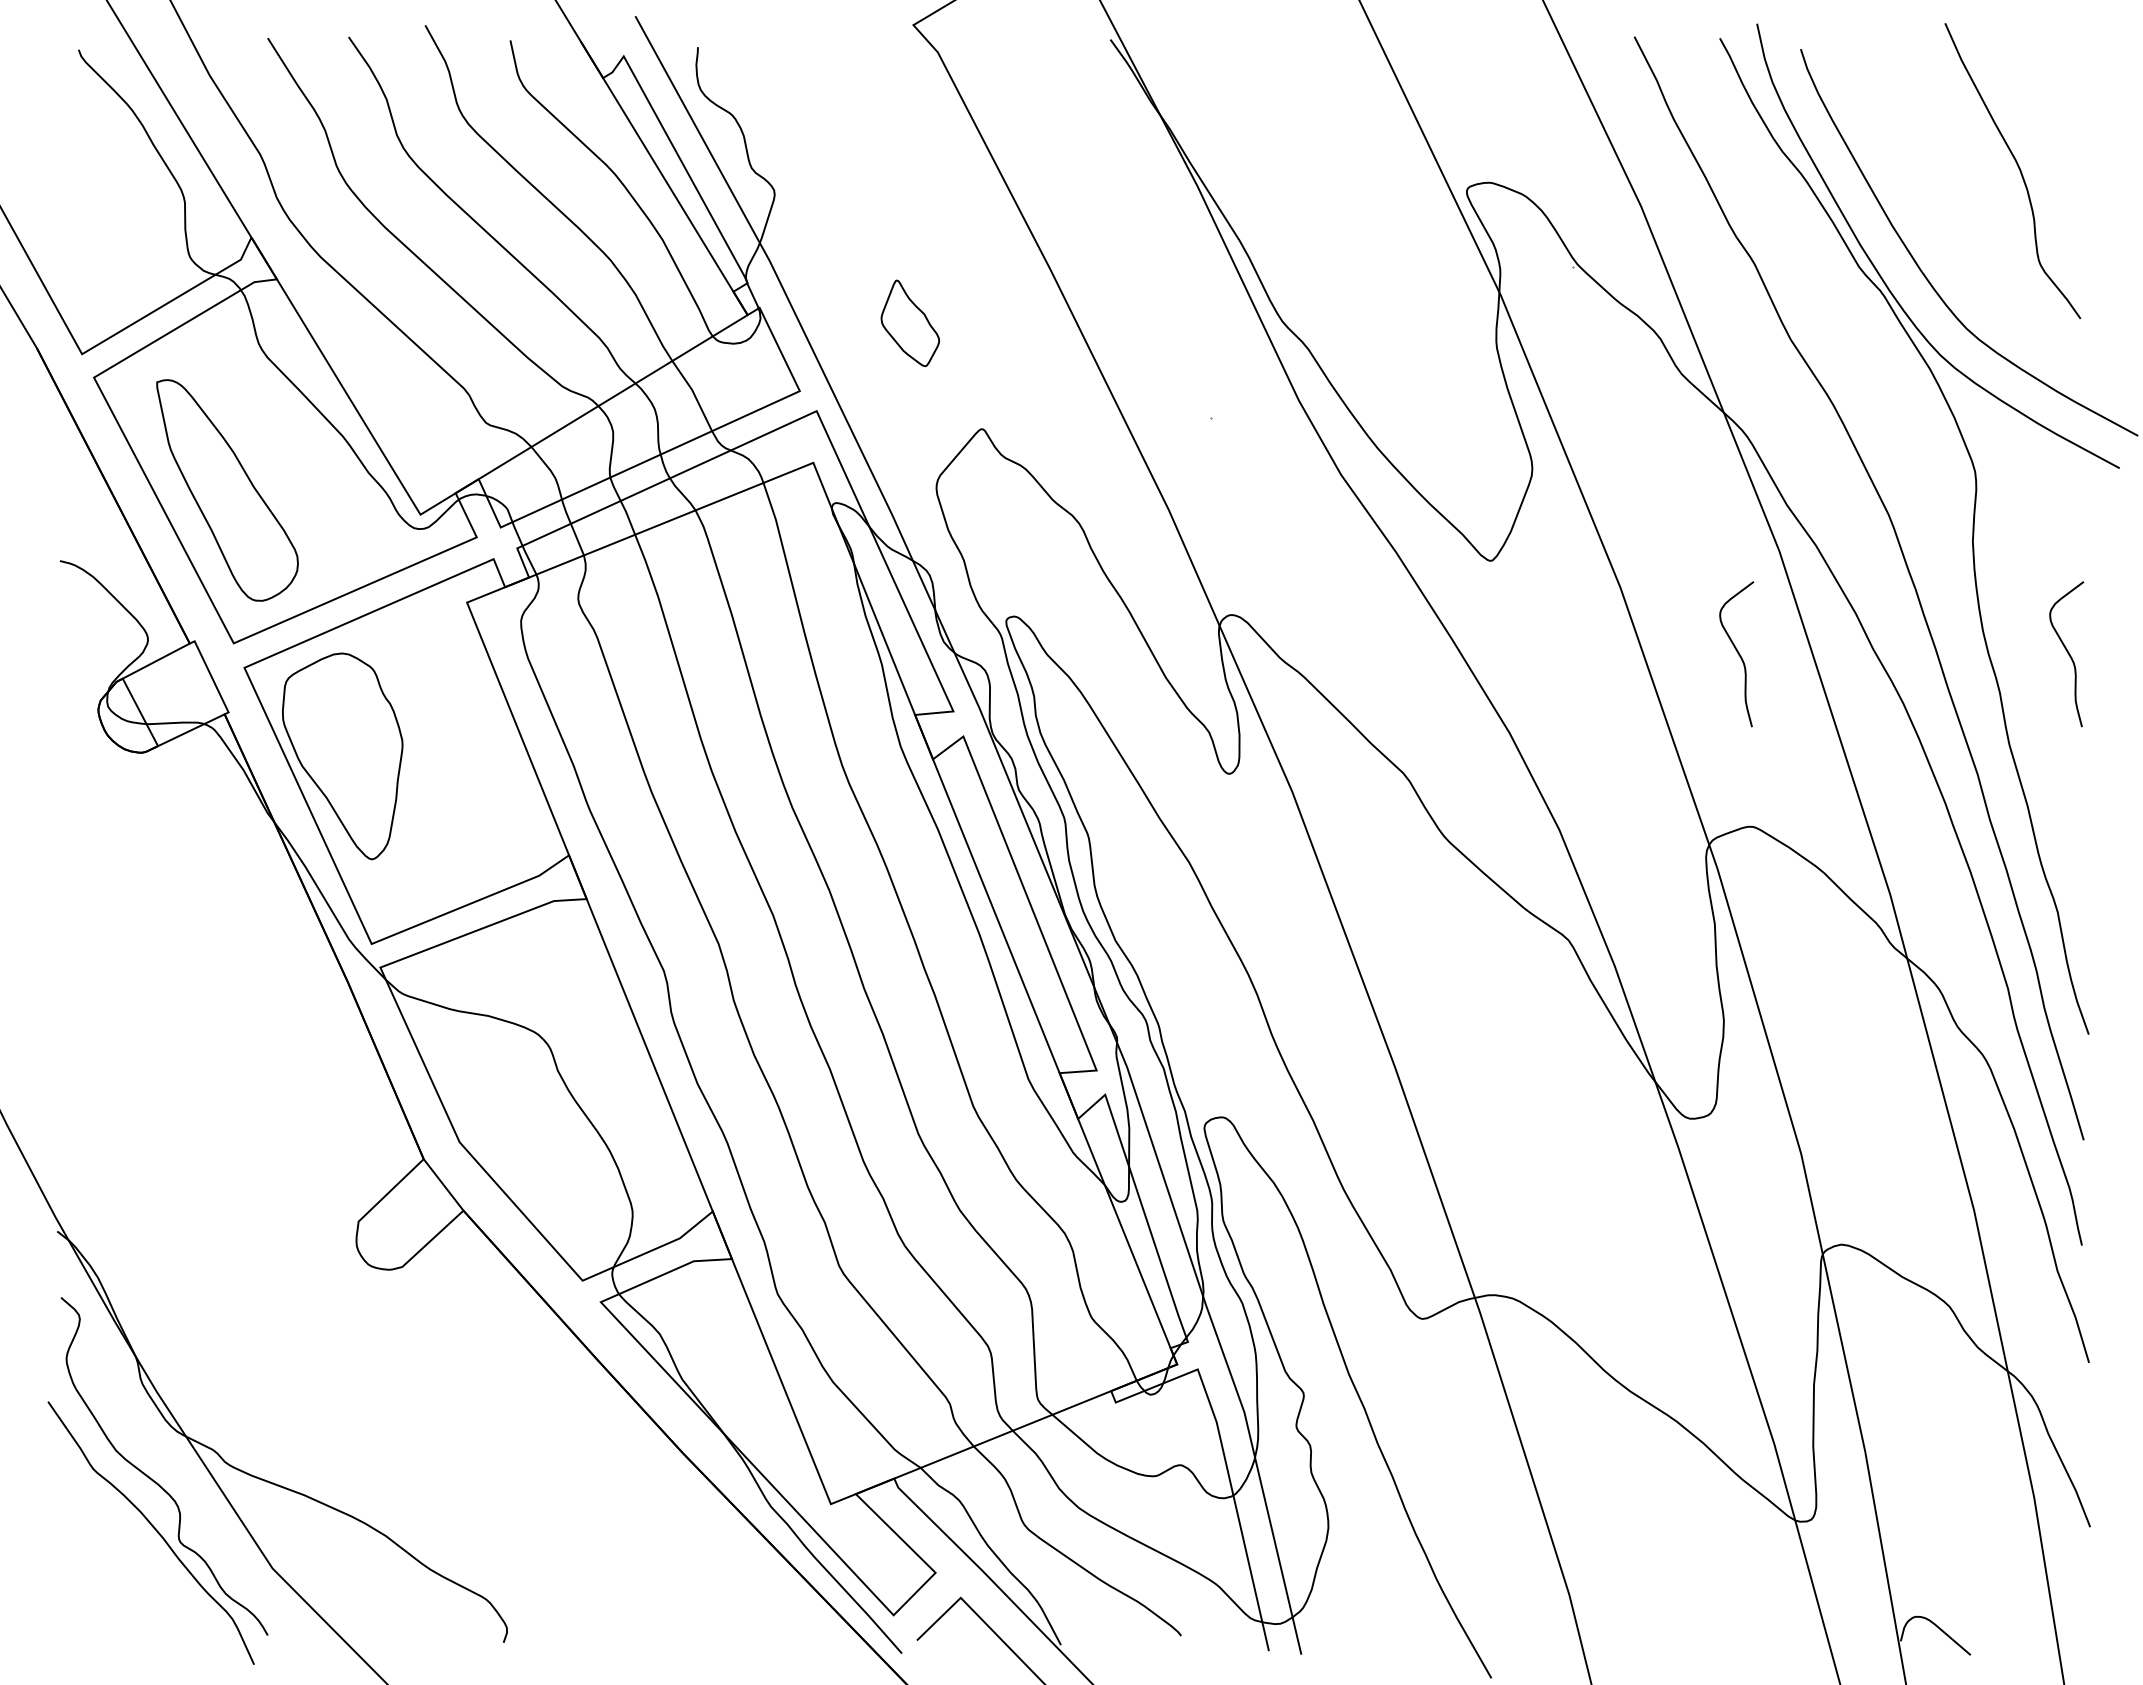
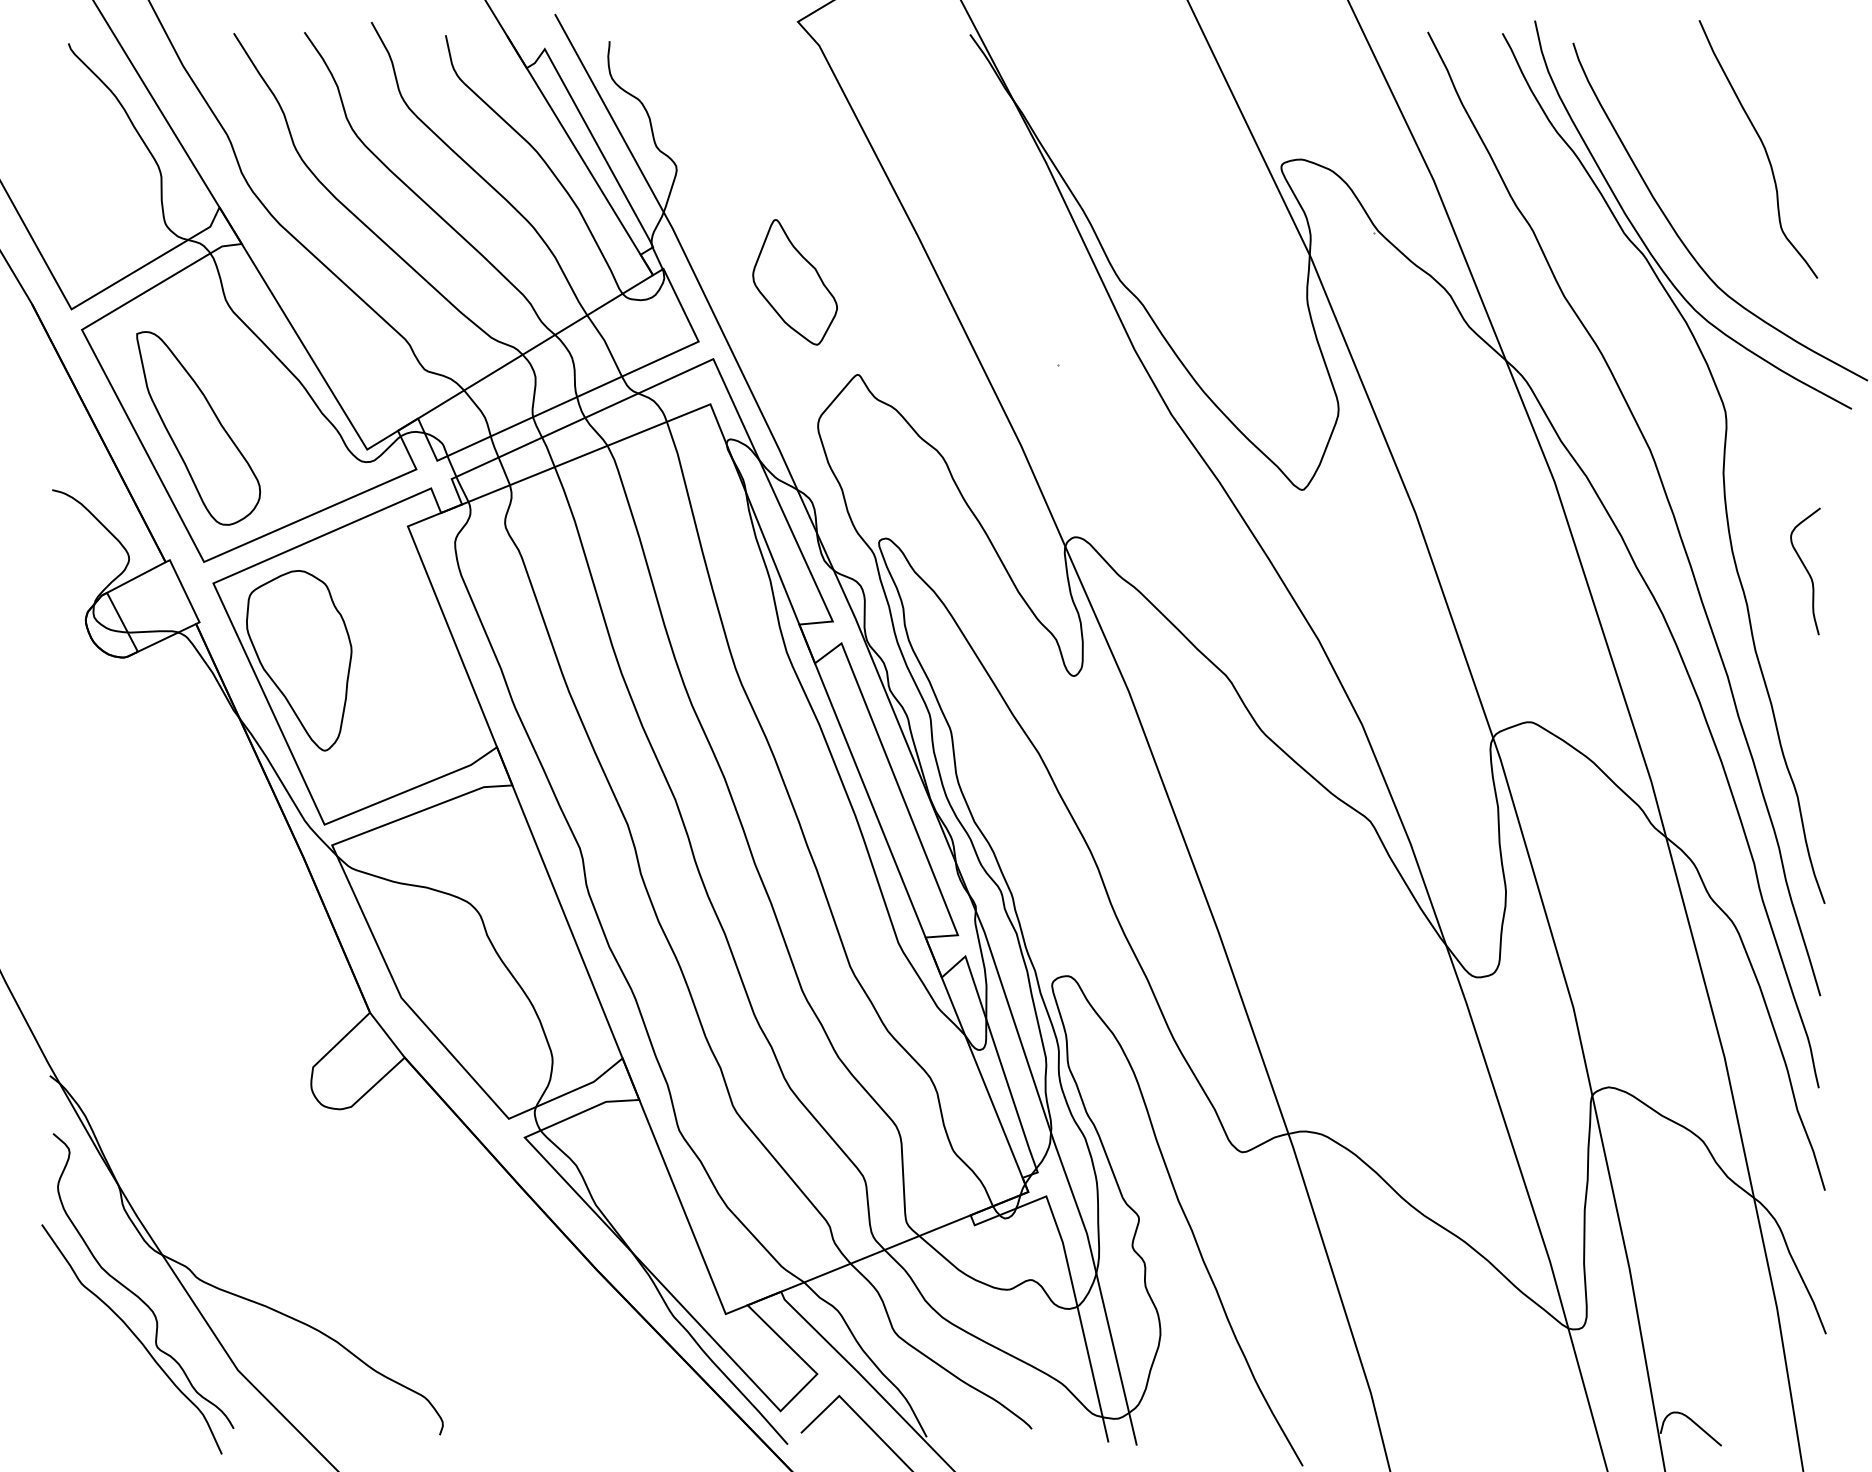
part: (910, 323) -> (795, 282), size x1.67
curve: (1737, 653) -> (1517, 570), removed

